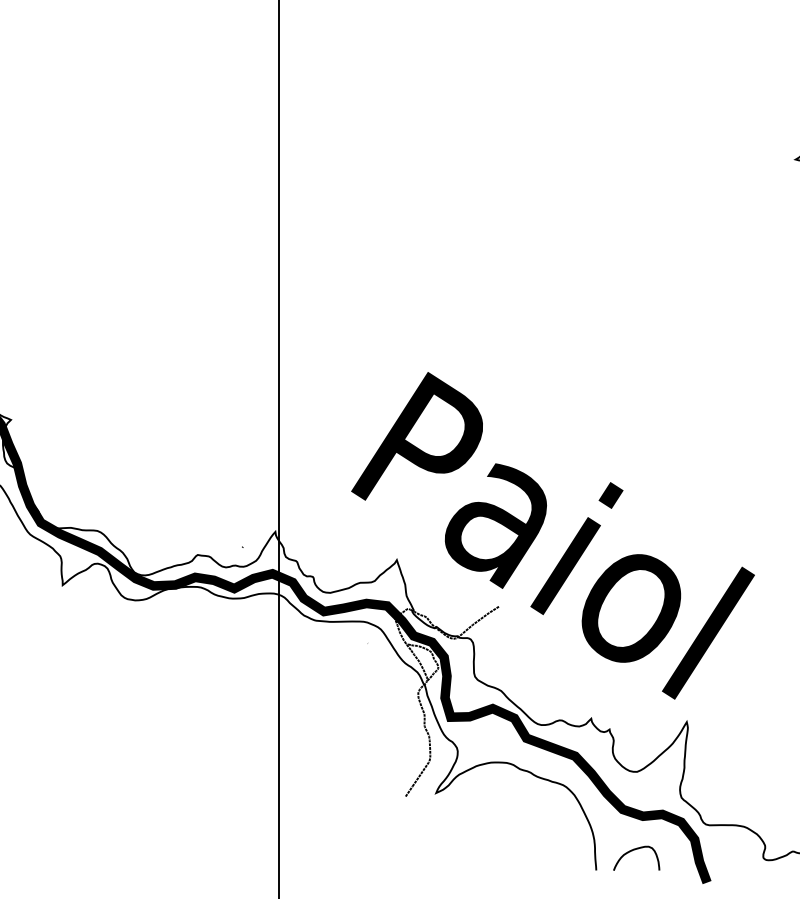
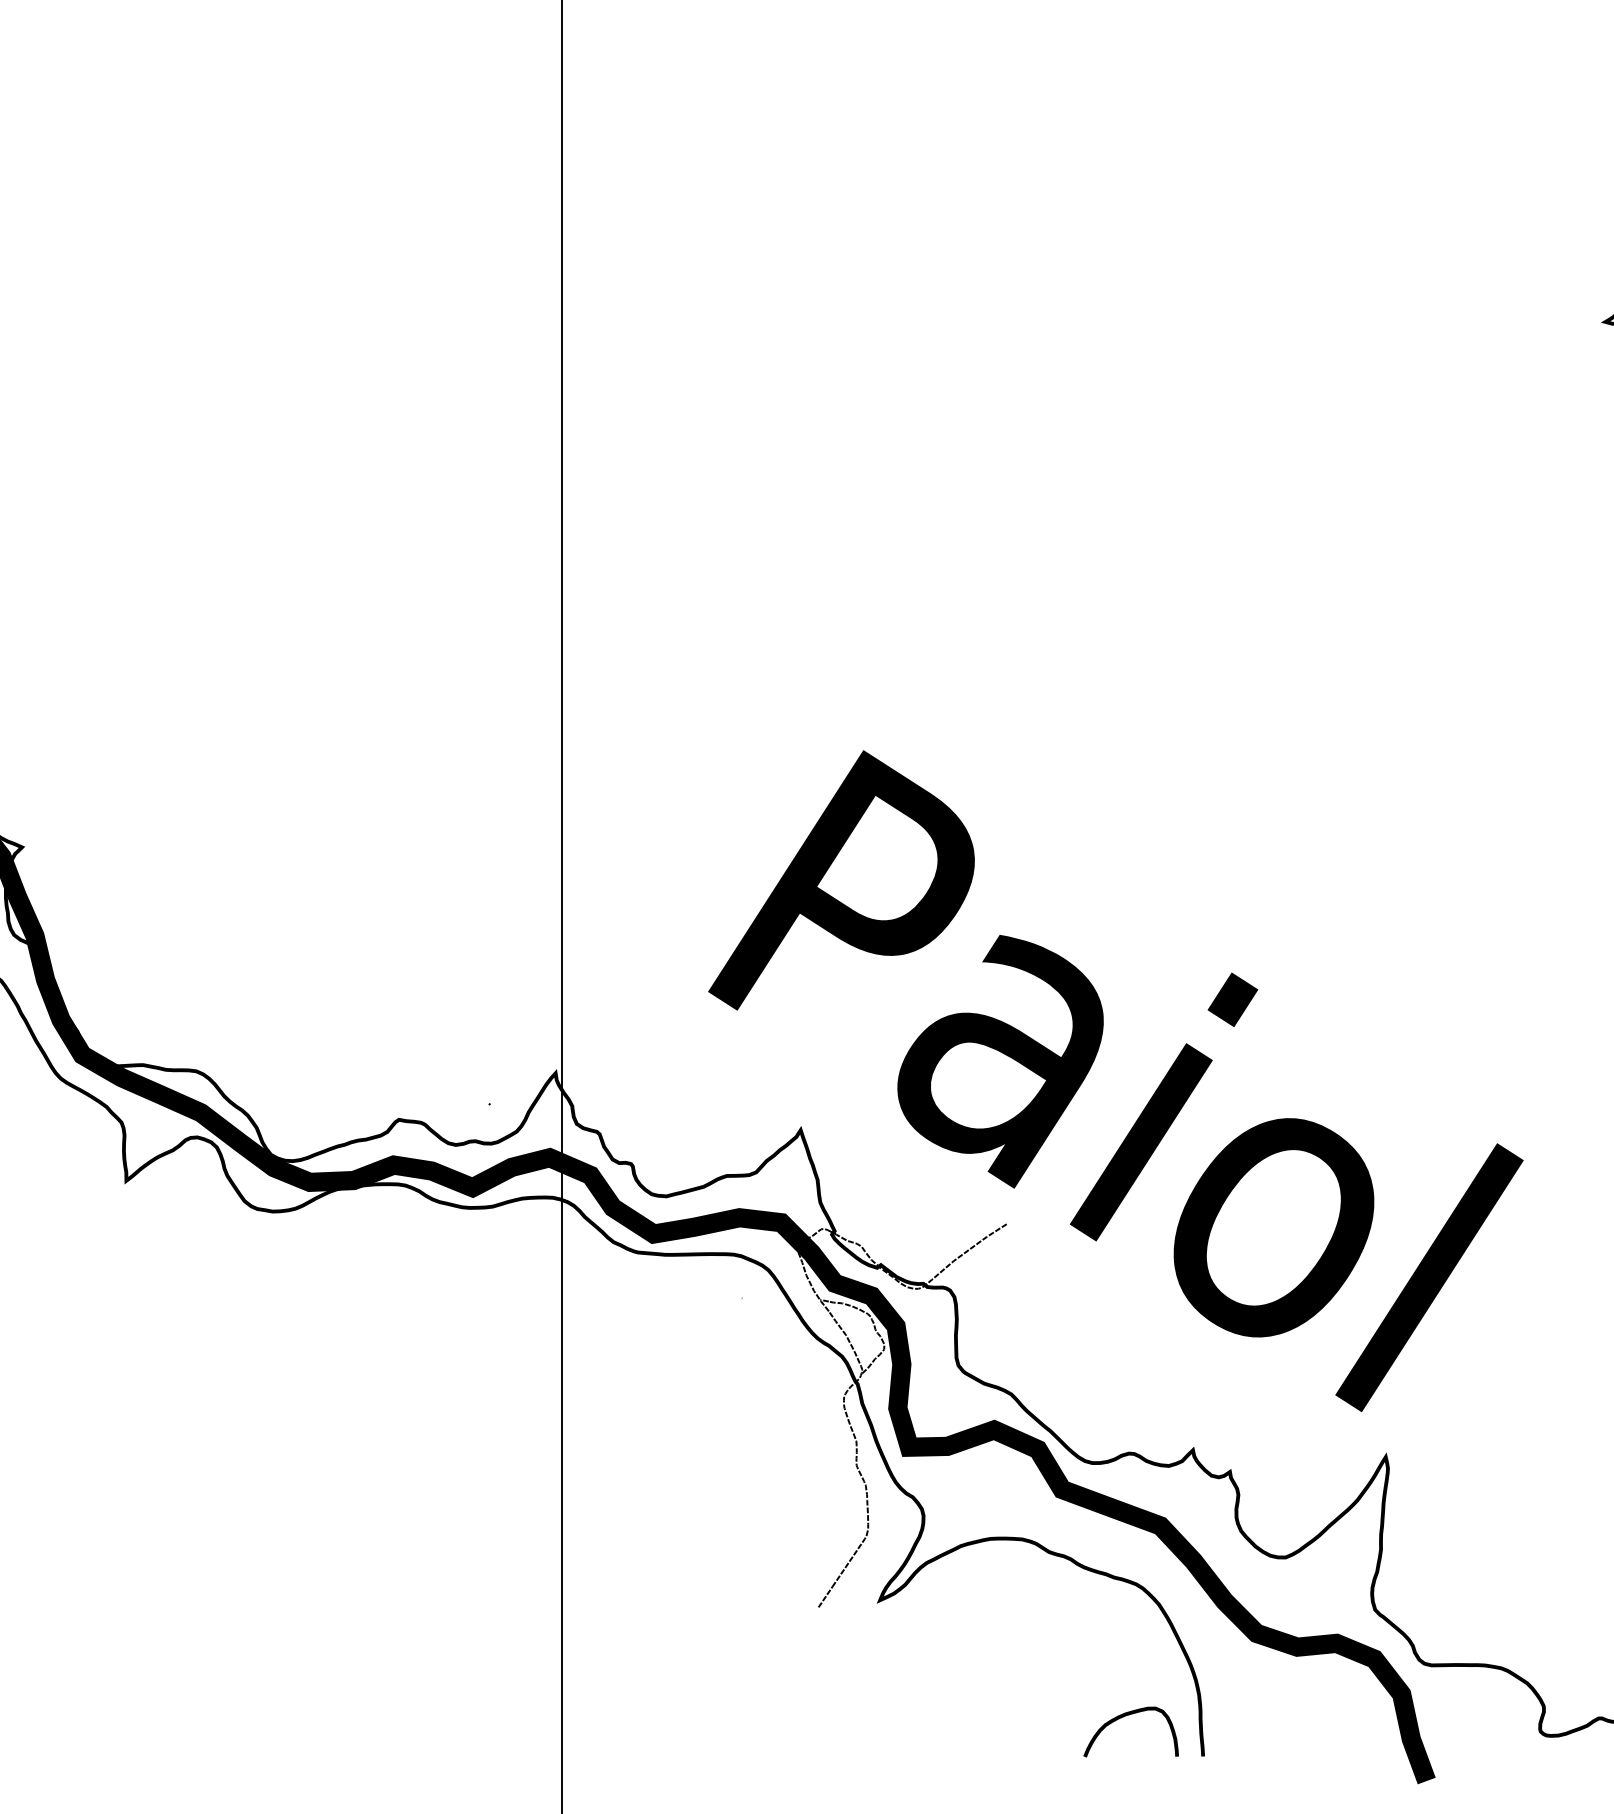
curve: (635, 850) -> (1128, 1716), moved

